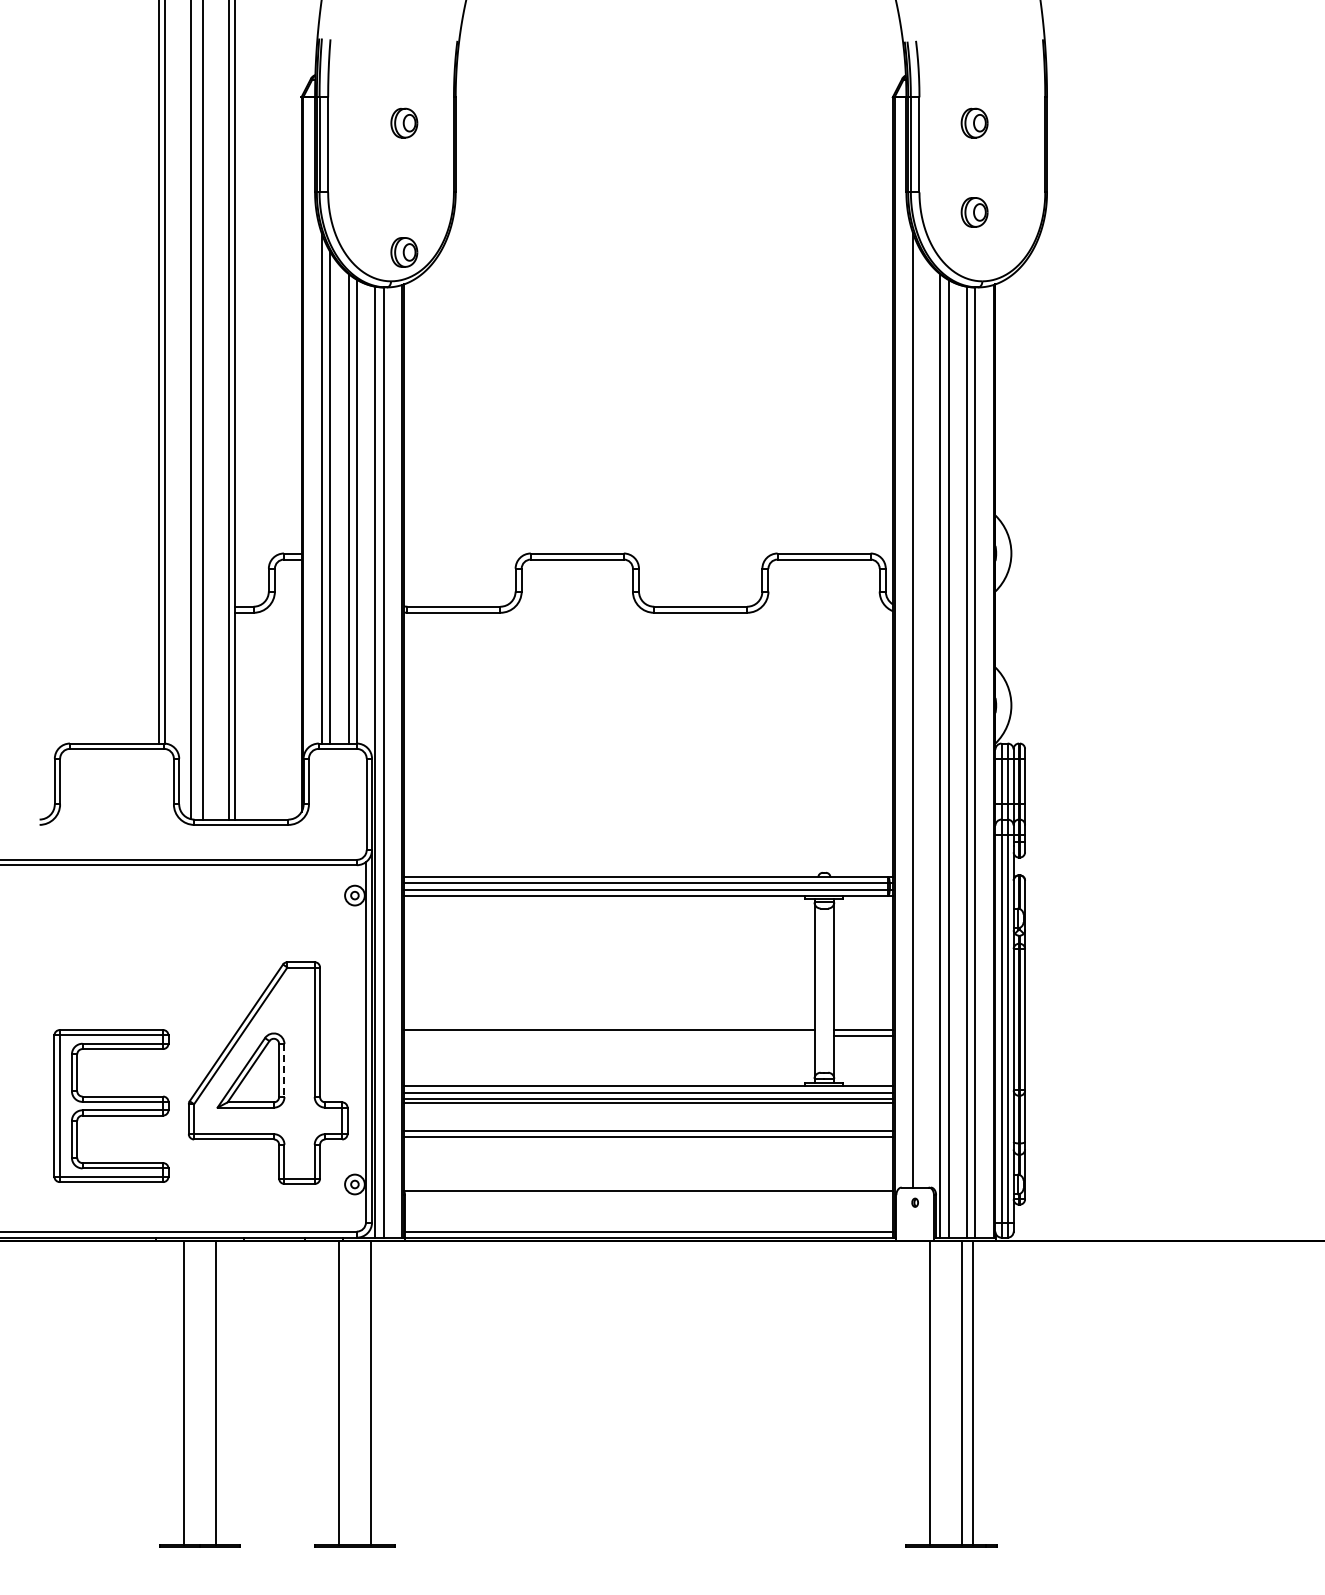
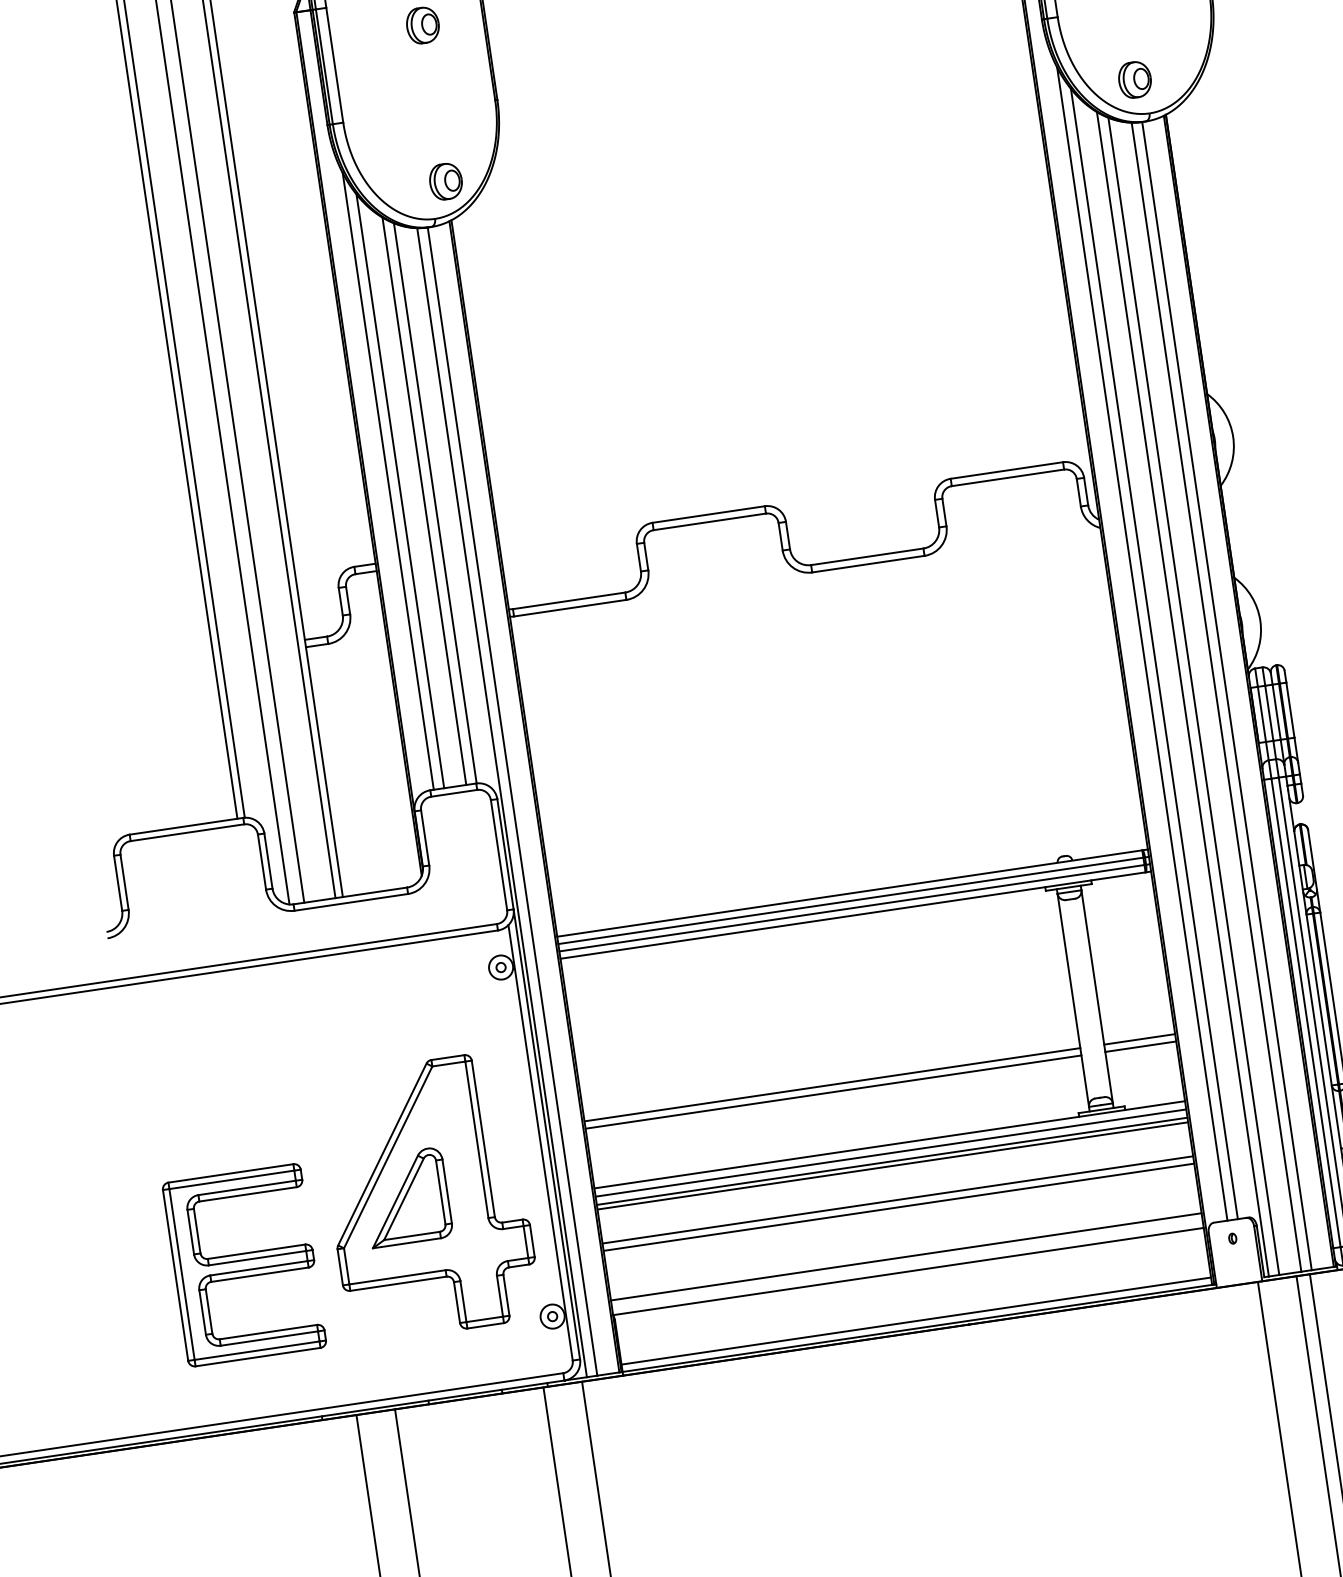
part: (974, 212) -> (1134, 79), moved
line: (921, 719) -> (1154, 653), added
line: (609, 1036) -> (833, 1092), added
line: (284, 1071) -> (447, 1192), dashed -> solid
line: (648, 1178) -> (906, 1256), added

